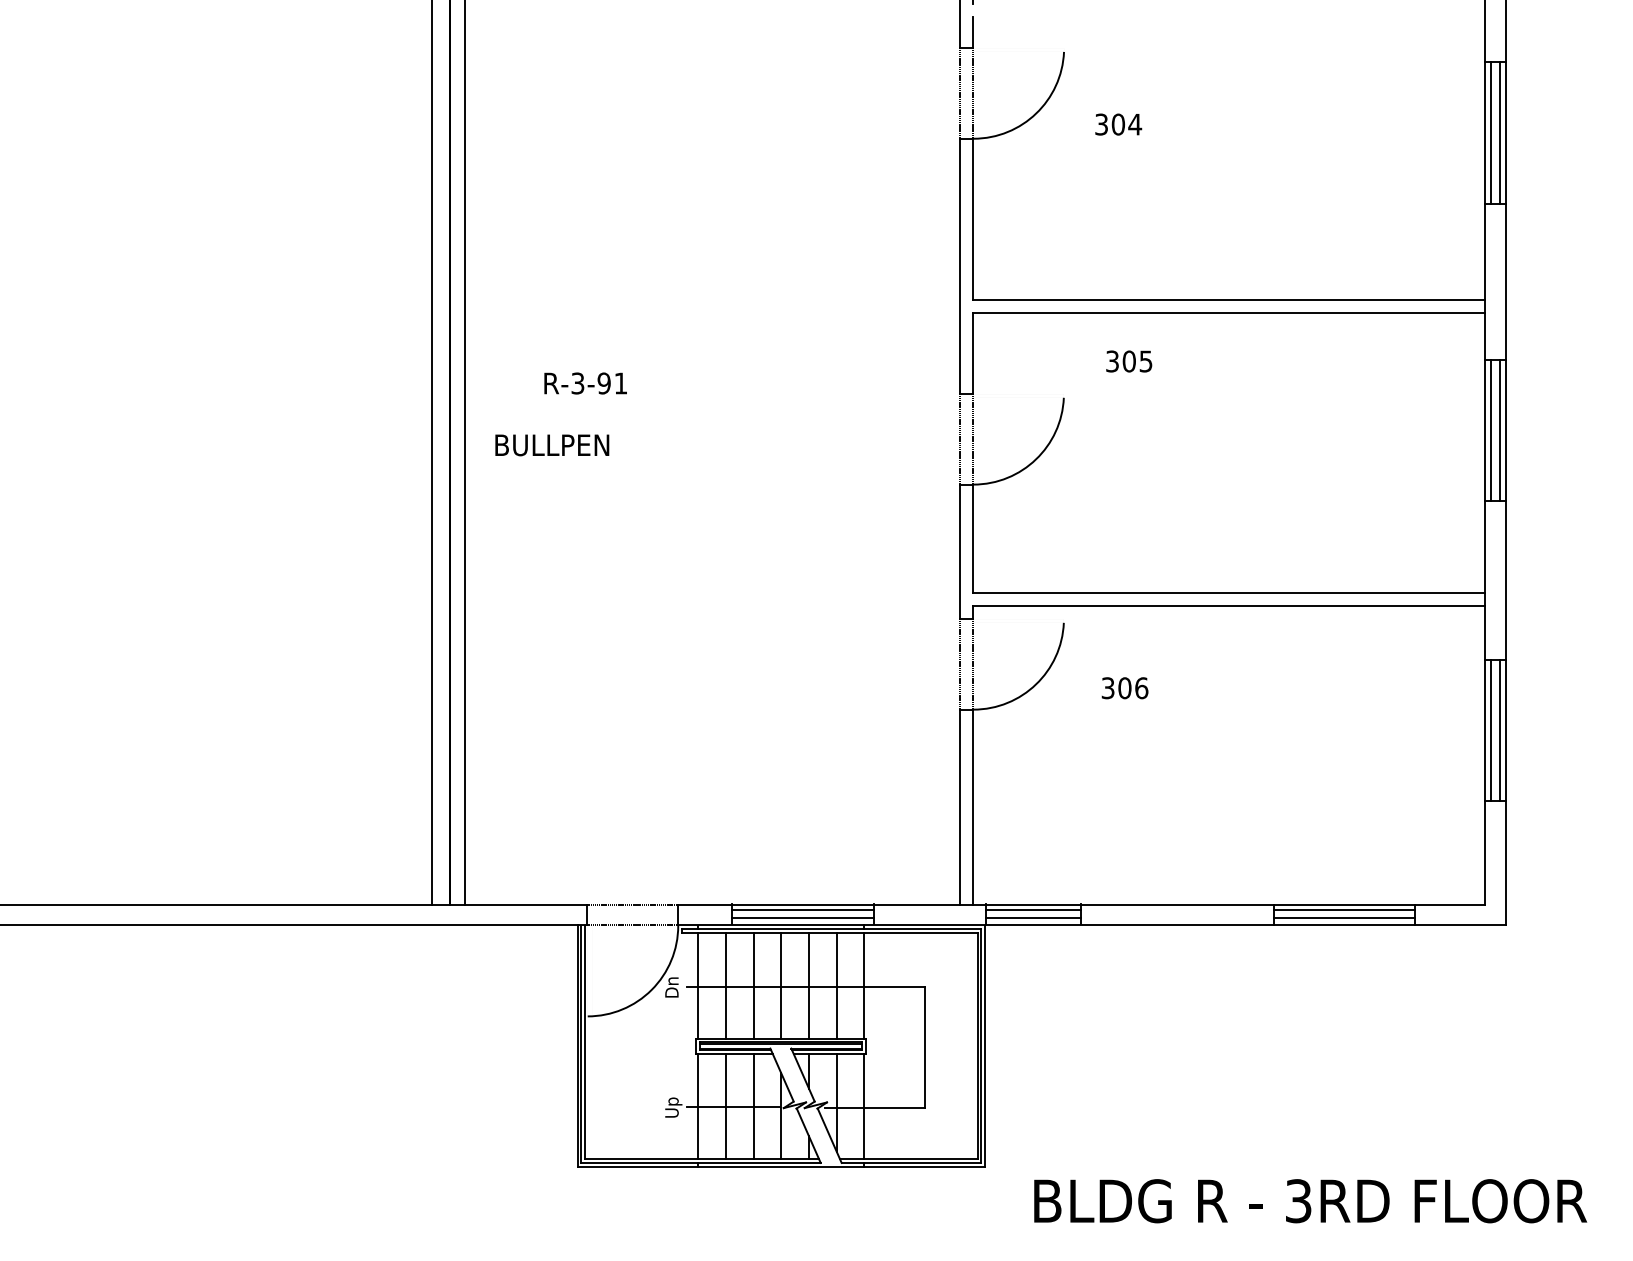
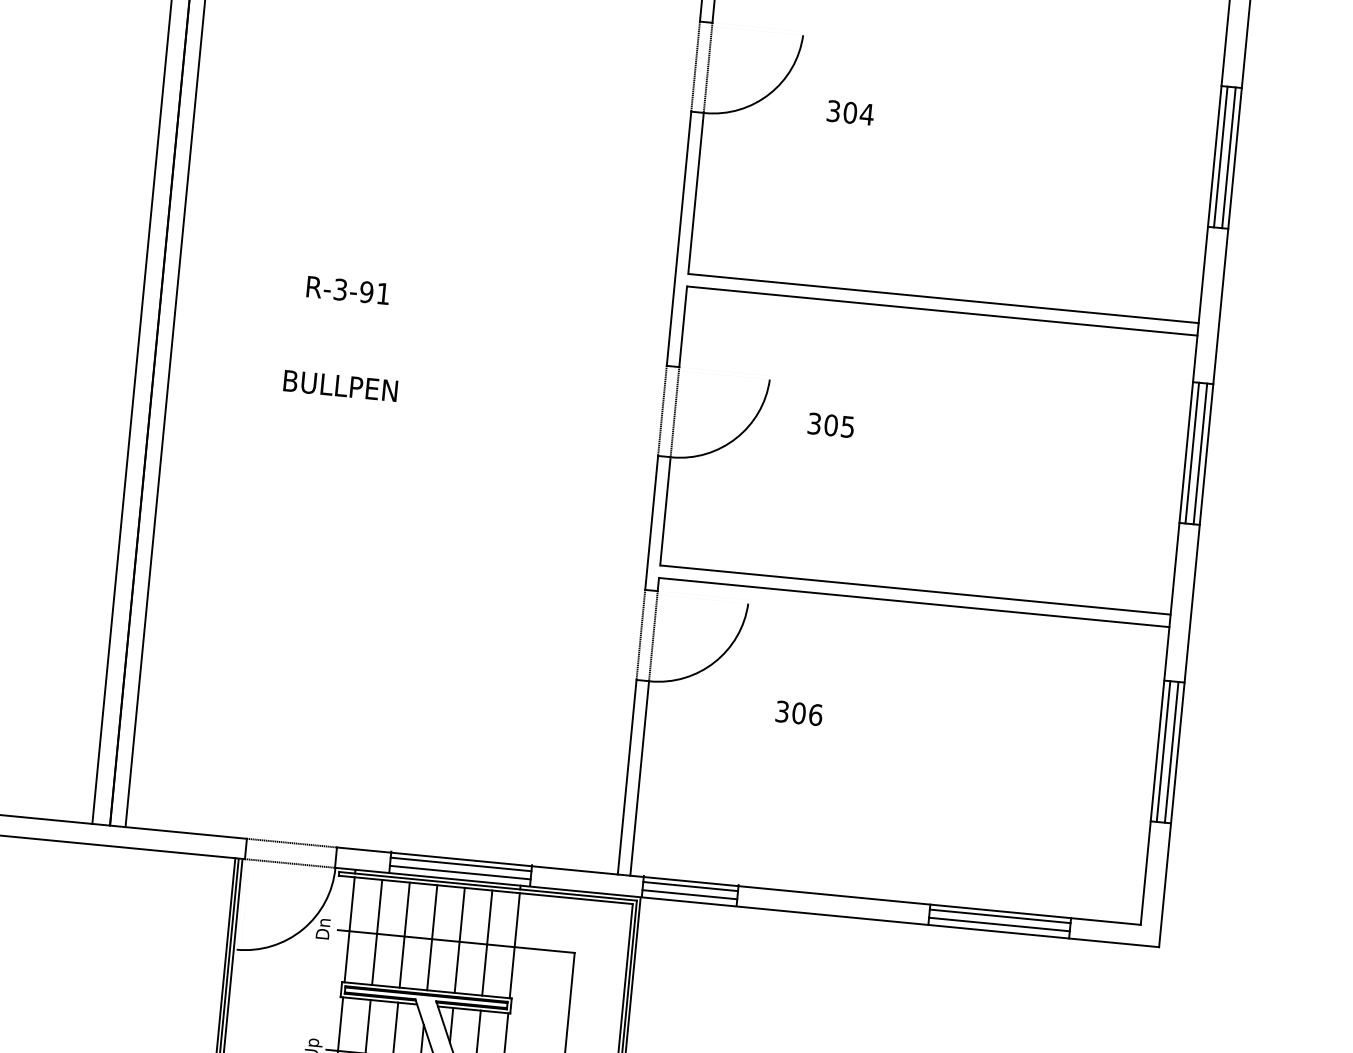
text: (1129, 361) -> (831, 425), moved
text: (585, 383) -> (348, 290), moved
text: (552, 445) -> (340, 386), moved
text: (1124, 688) -> (798, 713), moved

